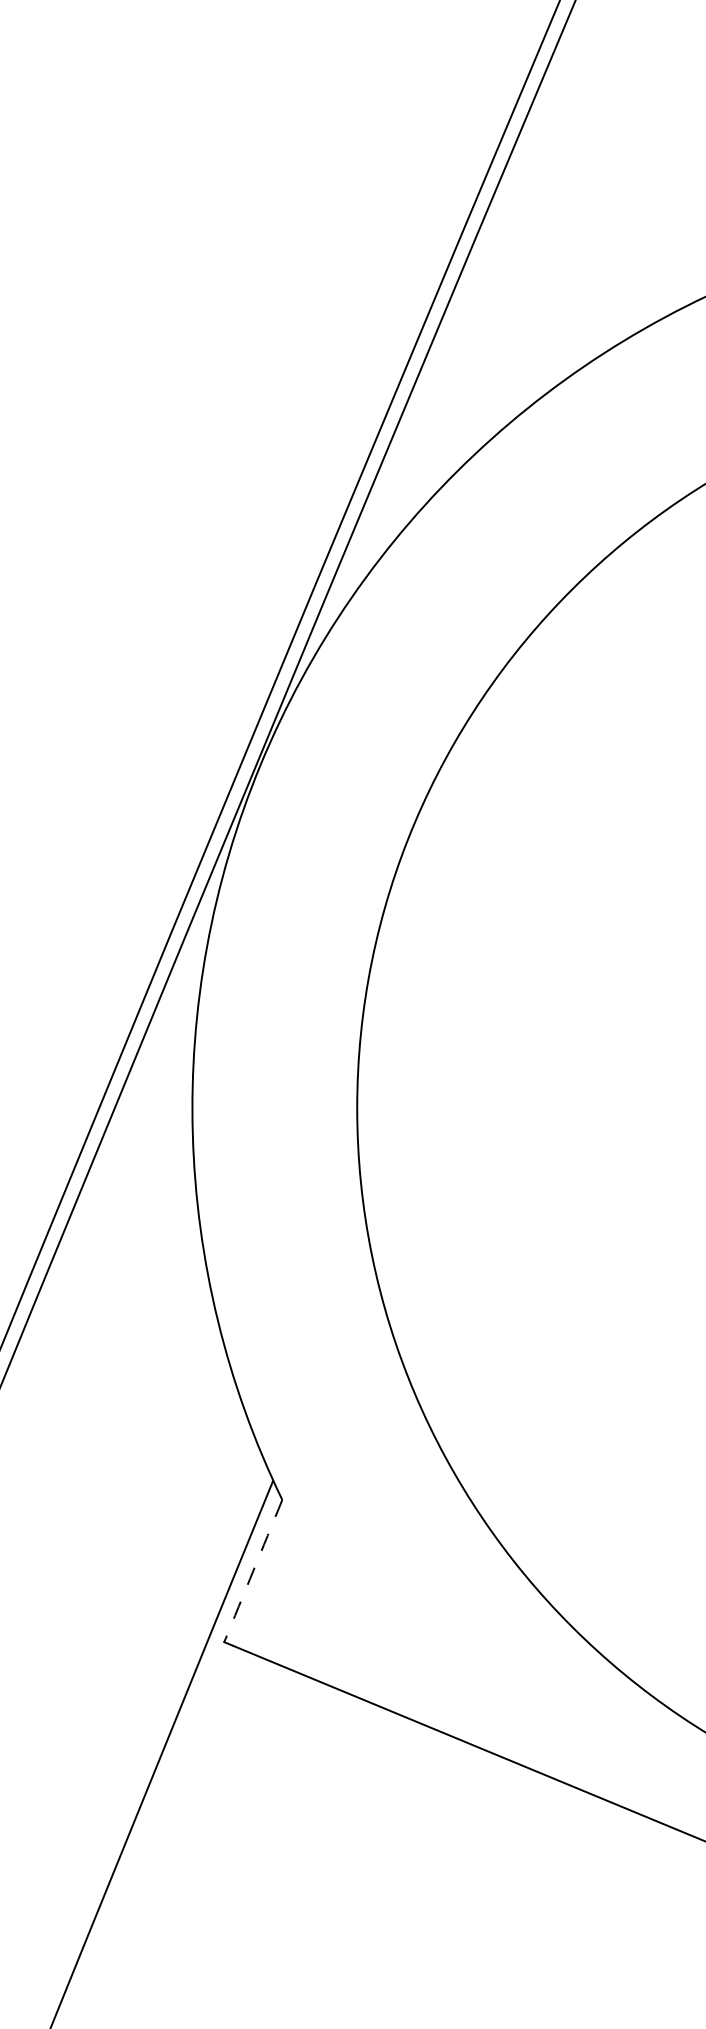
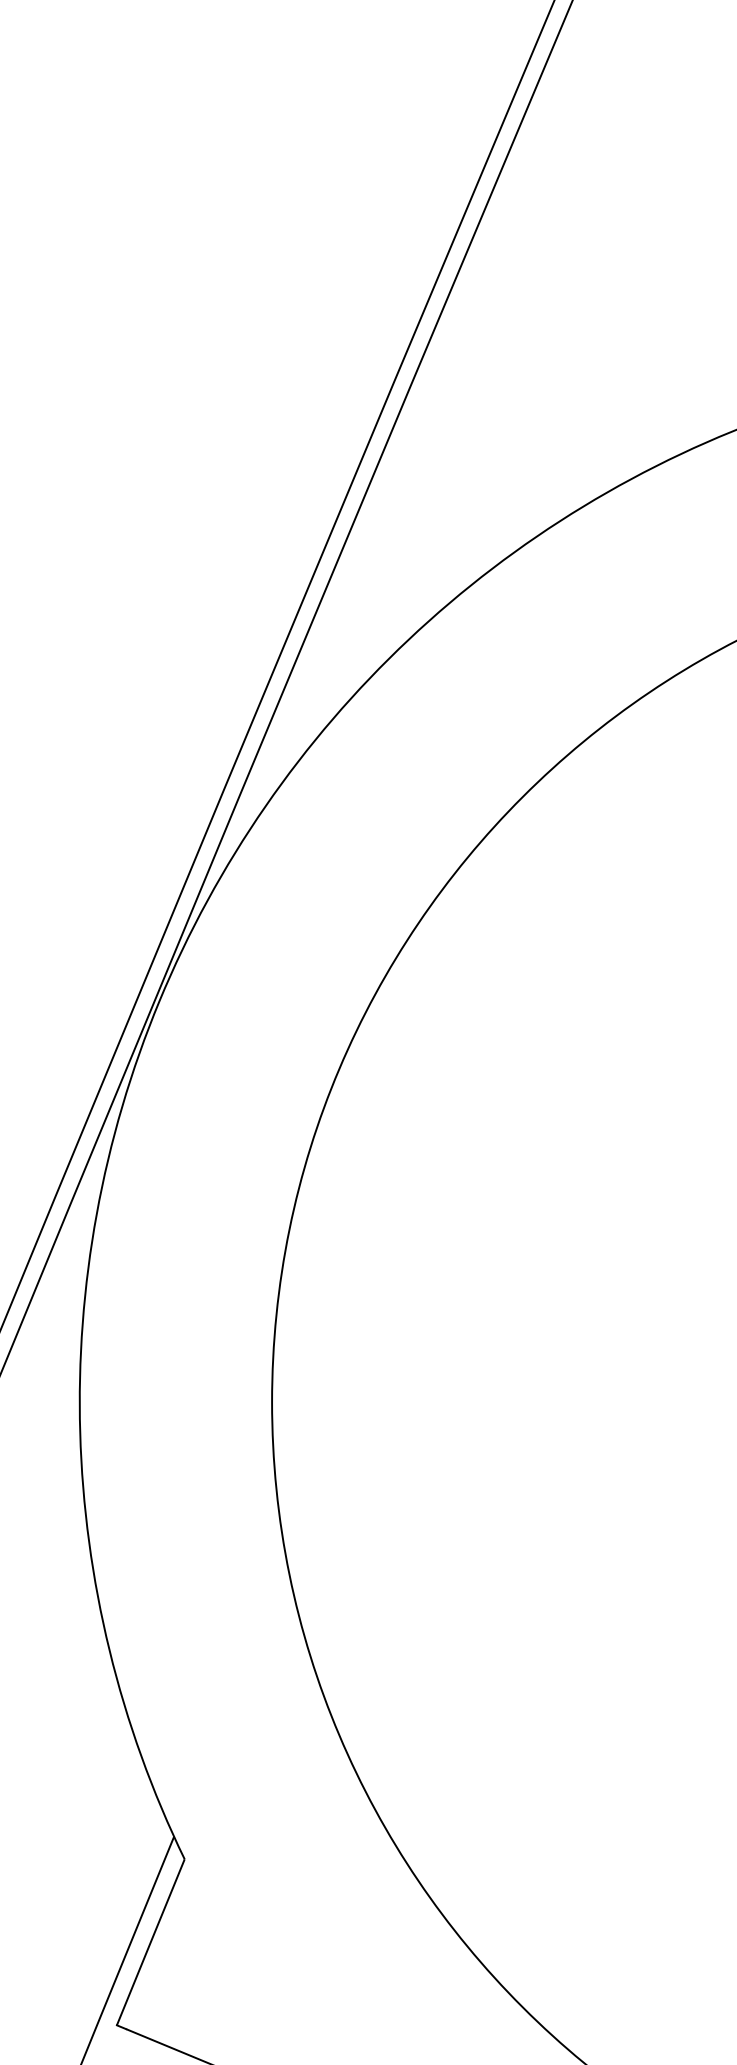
arc: (253, 1571) -> (151, 1942), dashed -> solid

